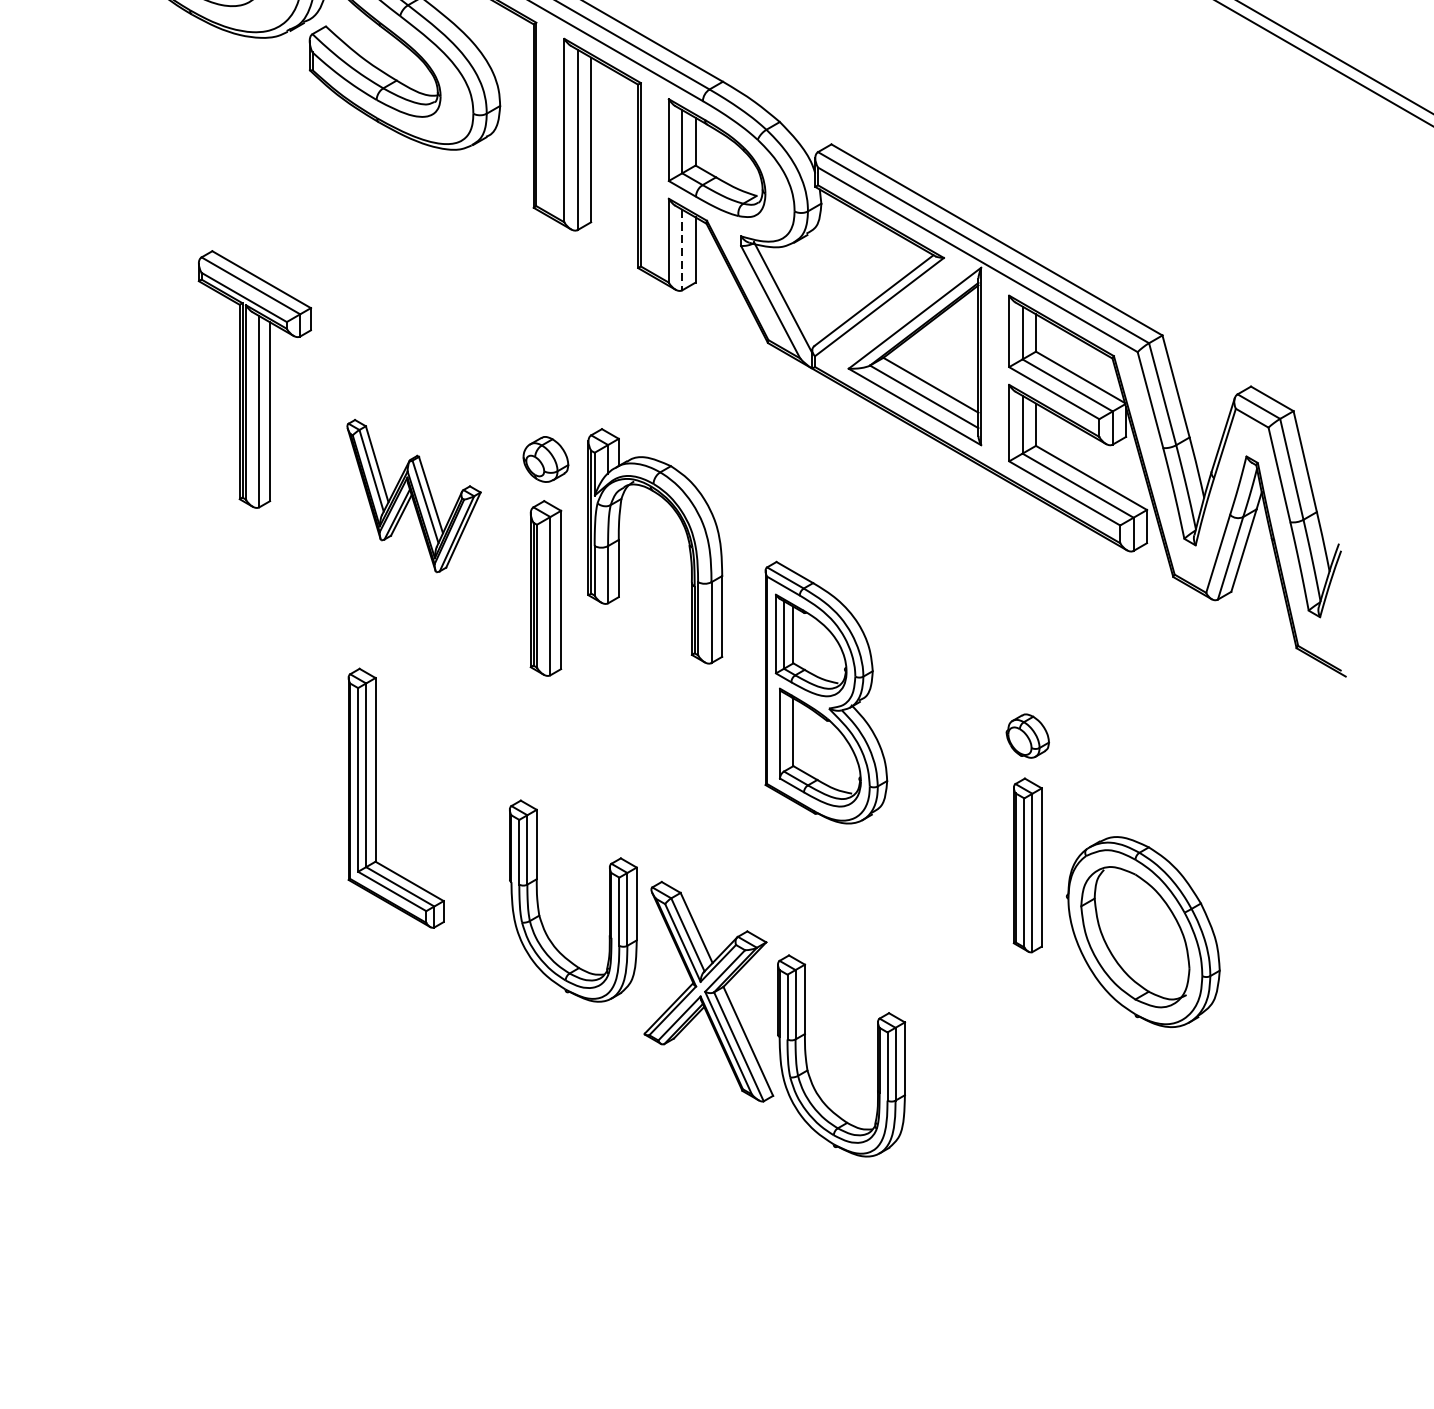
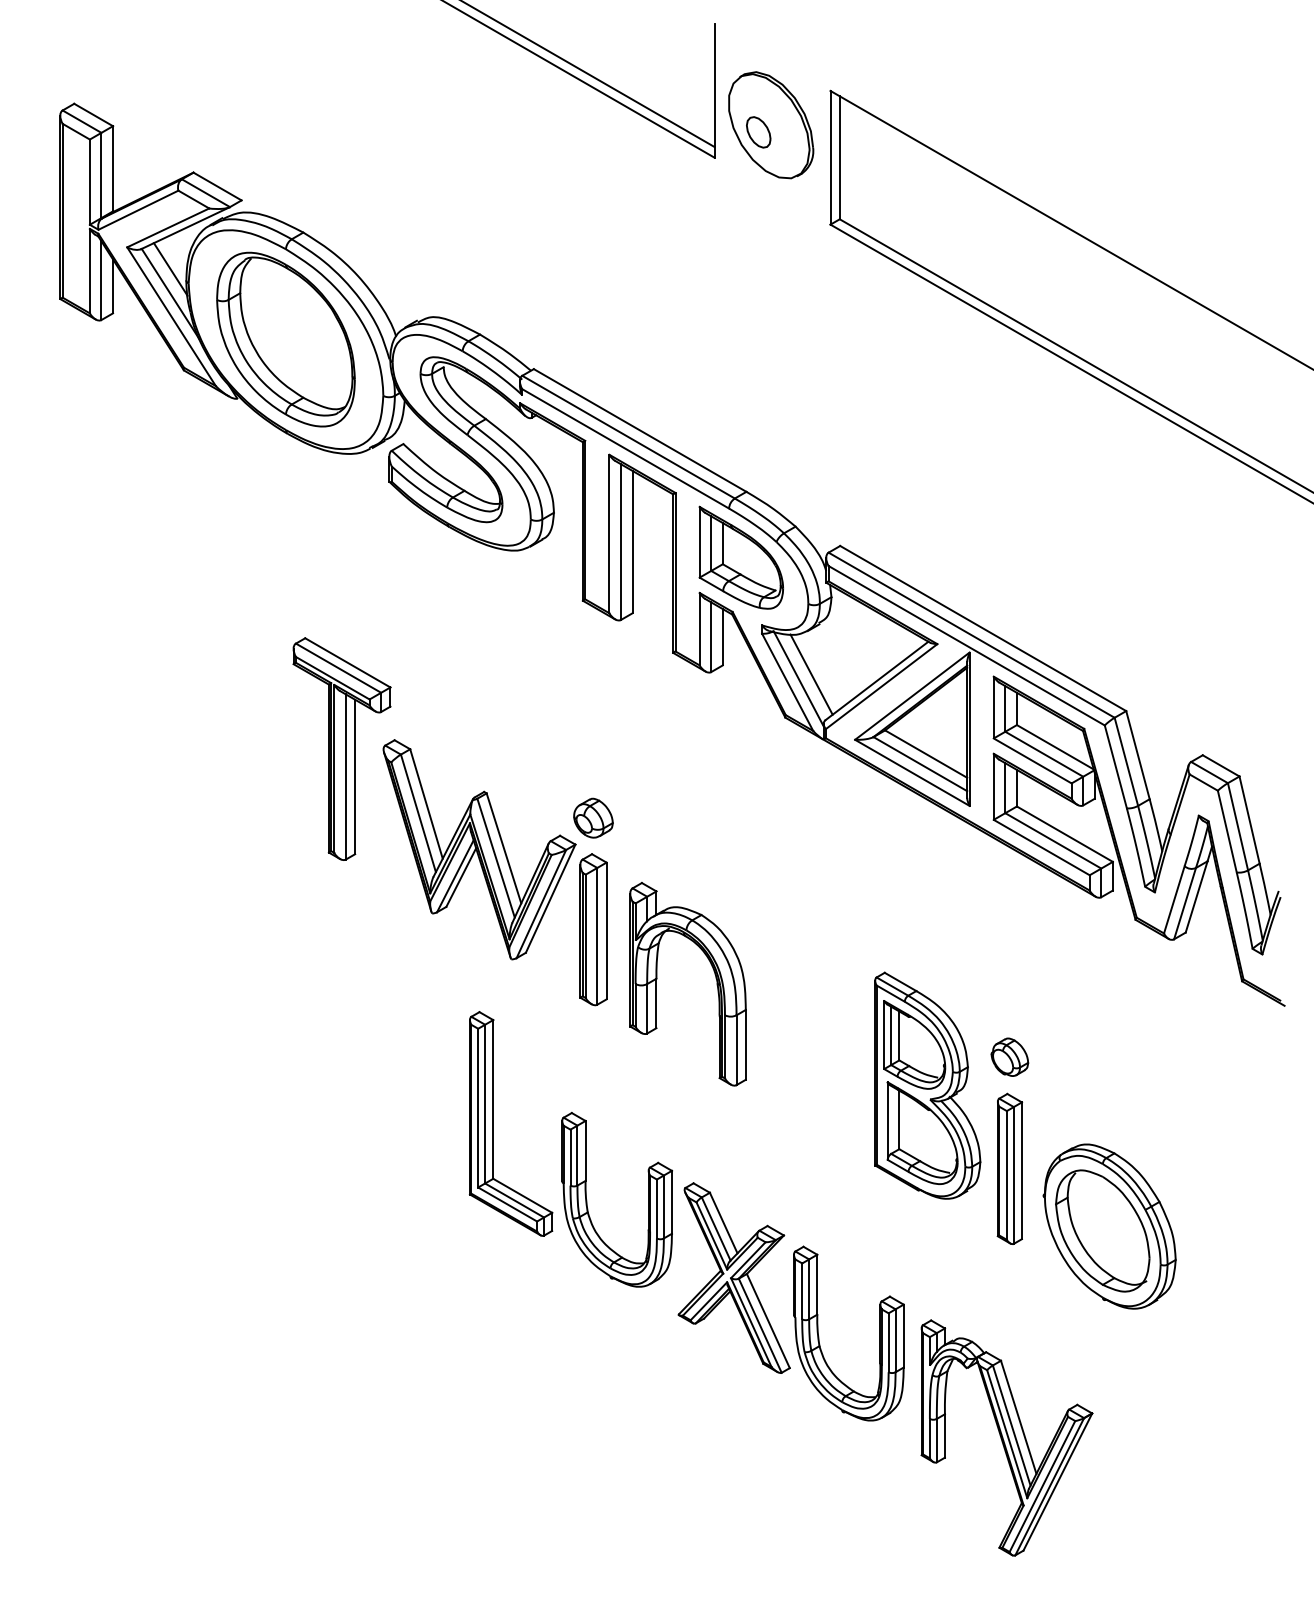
line: (682, 250) -> (711, 637), dashed -> solid
line: (798, 293) -> (811, 674), added
part: (414, 495) -> (479, 849), size x1.67
part: (687, 539) -> (715, 978), moved
part: (826, 692) -> (927, 1085), moved
part: (375, 797) -> (493, 1123), moved
part: (1023, 1176) -> (1006, 1437), added

